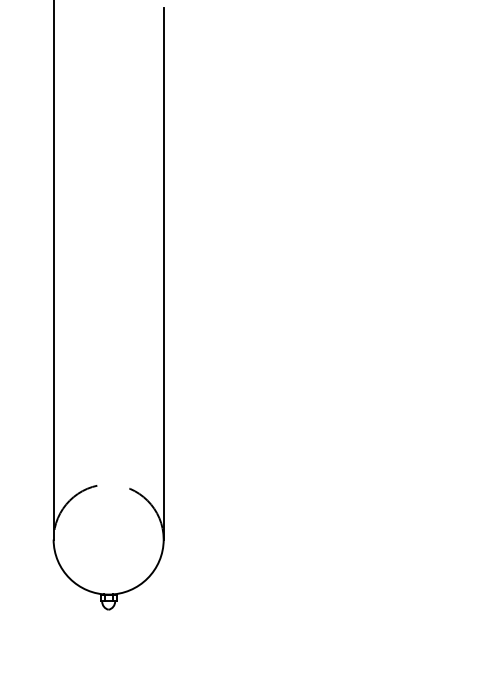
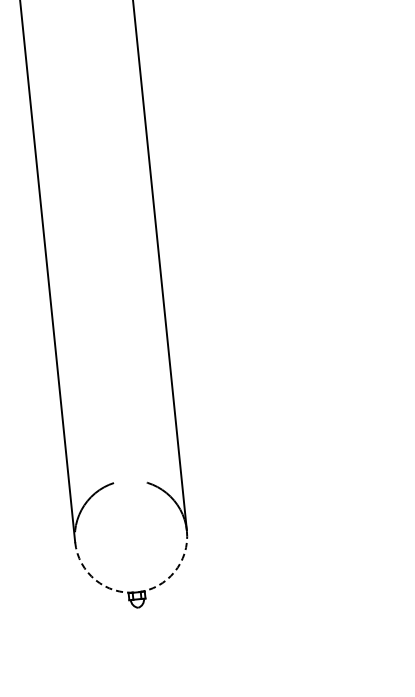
arc: (108, 594) -> (136, 592), solid -> dashed

